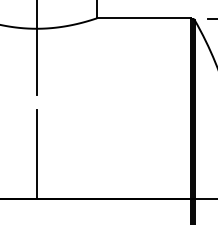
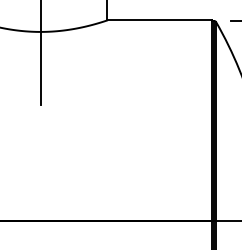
line: (36, 153) -> (40, 170), removed

